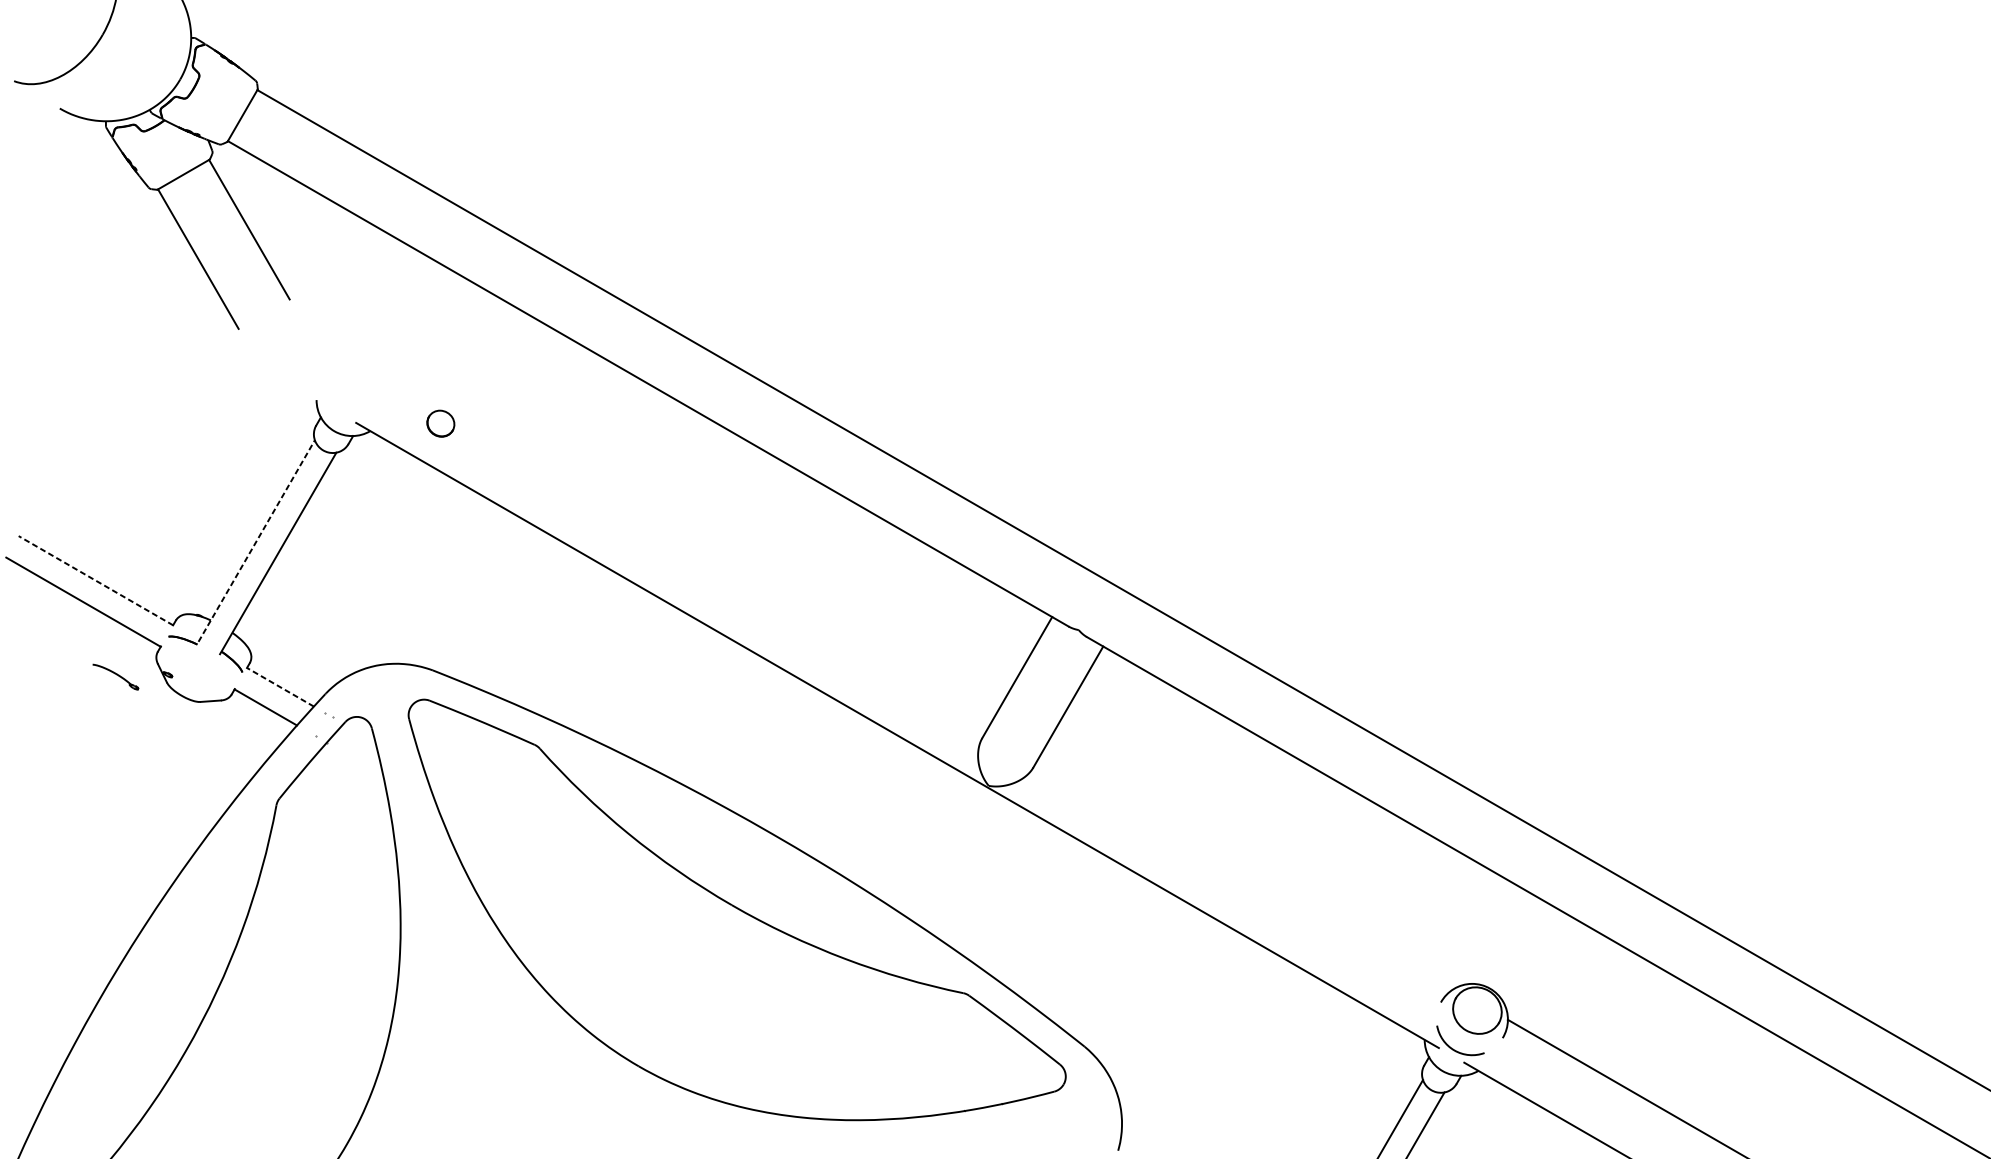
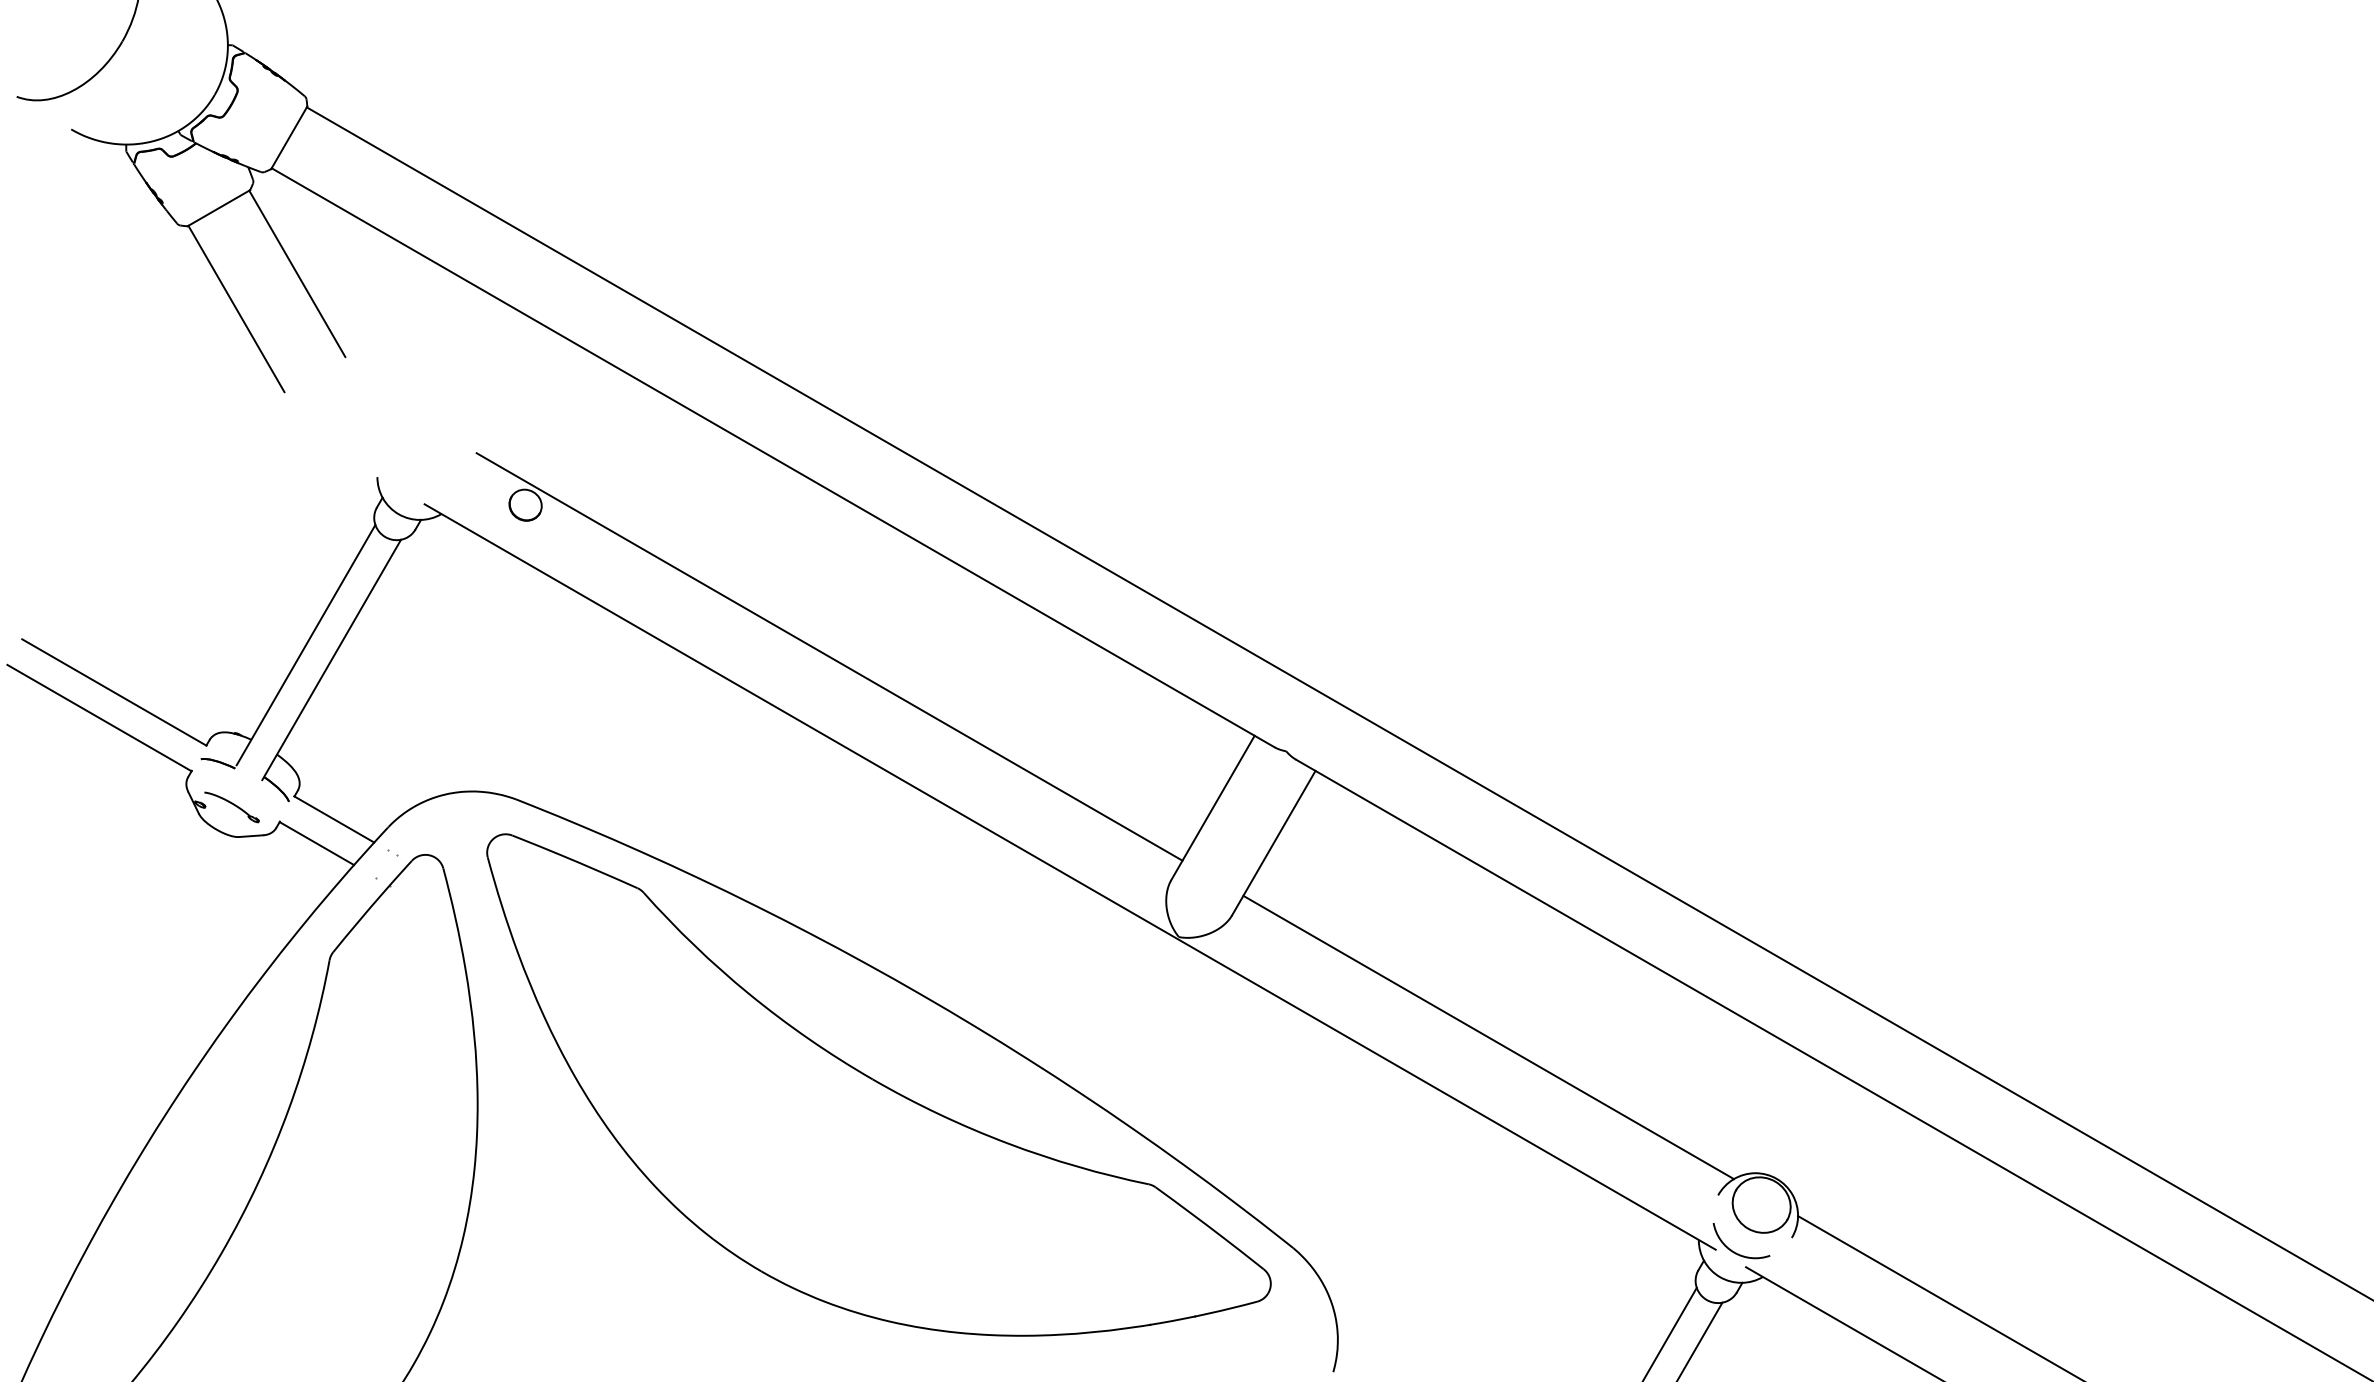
line: (257, 541) -> (306, 645), dashed -> solid
line: (695, 550) -> (829, 656), added
line: (95, 580) -> (113, 692), dashed -> solid
part: (115, 677) -> (231, 807), moved
line: (279, 687) -> (333, 819), dashed -> solid
line: (1248, 870) -> (1488, 1037), added

